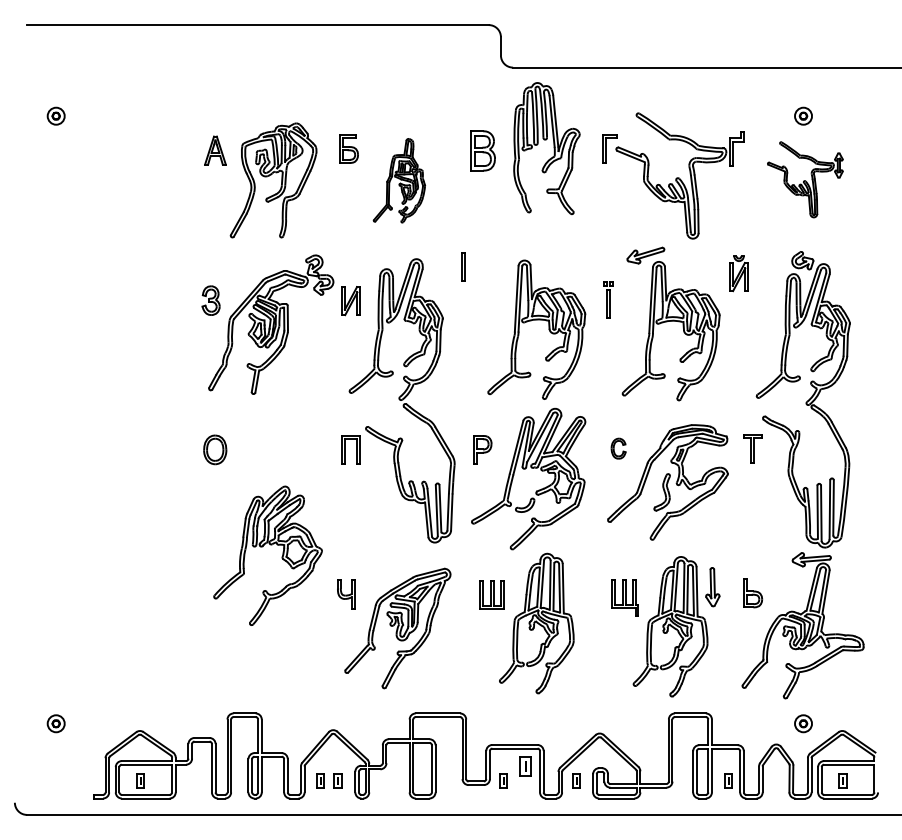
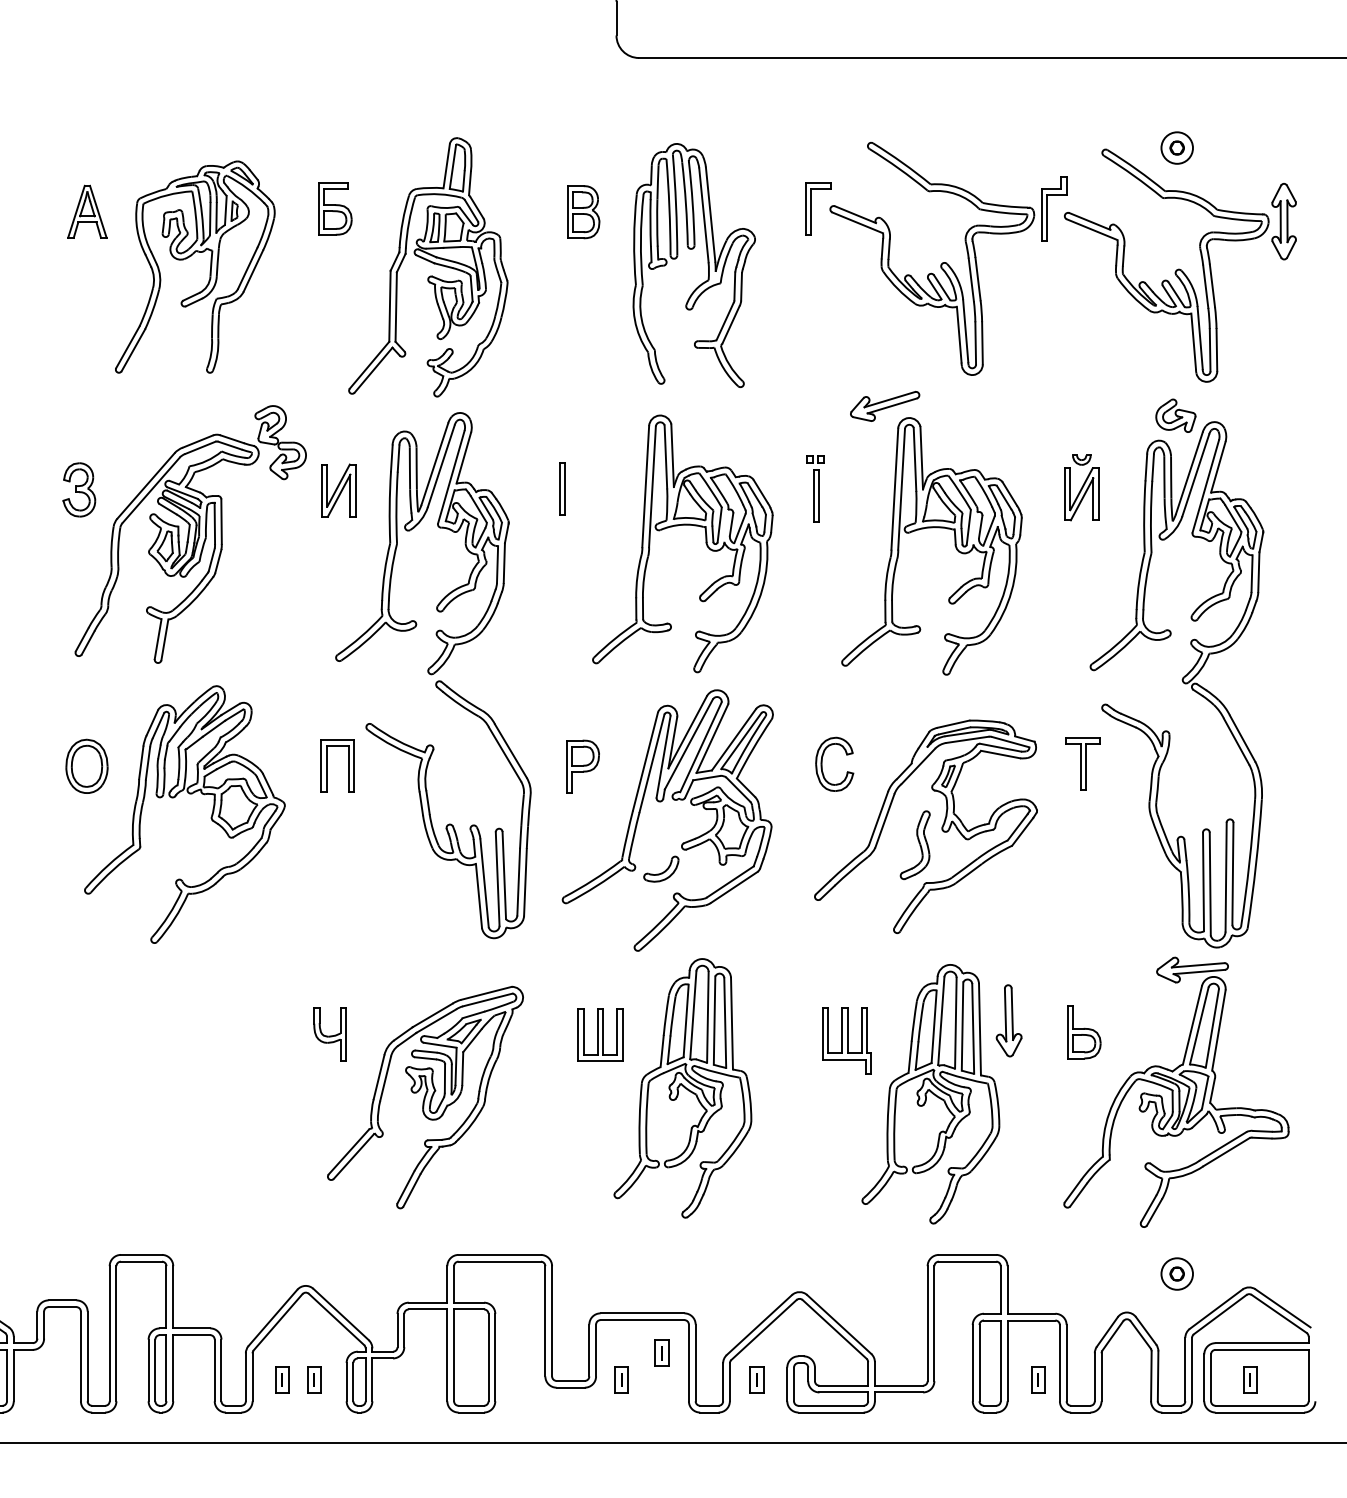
part: (553, 148) -> (706, 265), moved
part: (483, 150) -> (584, 211), size x0.71
part: (805, 179) -> (1180, 265), size x1.67
part: (399, 180) -> (428, 267), size x1.67
line: (462, 266) -> (560, 487), moved
part: (738, 273) -> (1080, 487), moved
part: (618, 448) -> (834, 763), size x1.43
part: (262, 547) -> (174, 799), moved
part: (525, 766) -> (661, 1353), size x0.71

